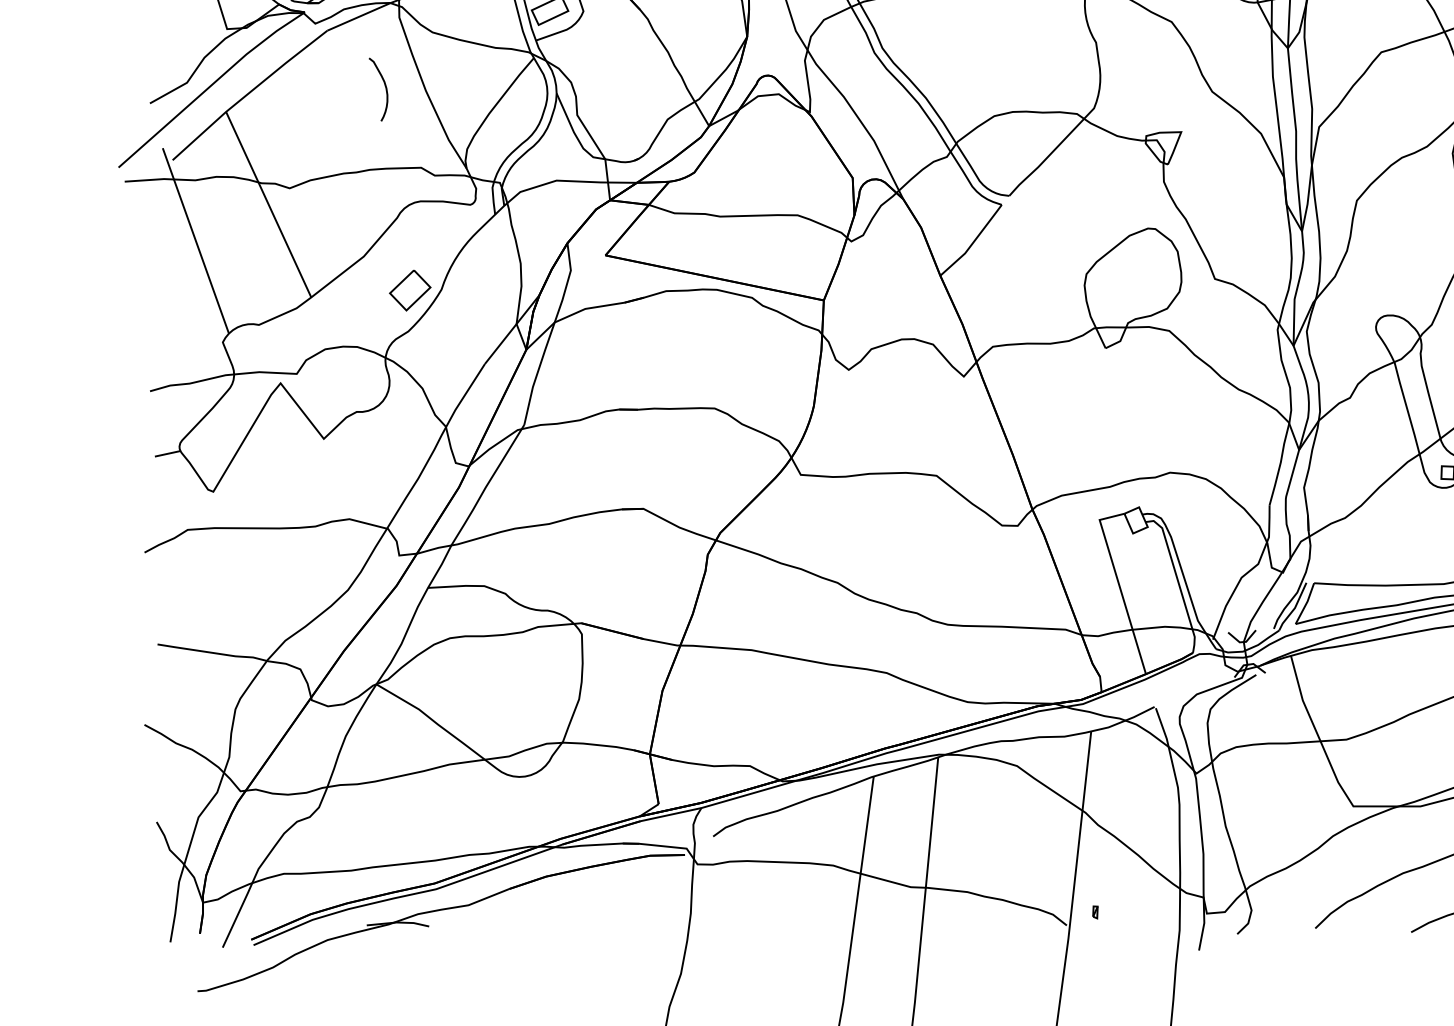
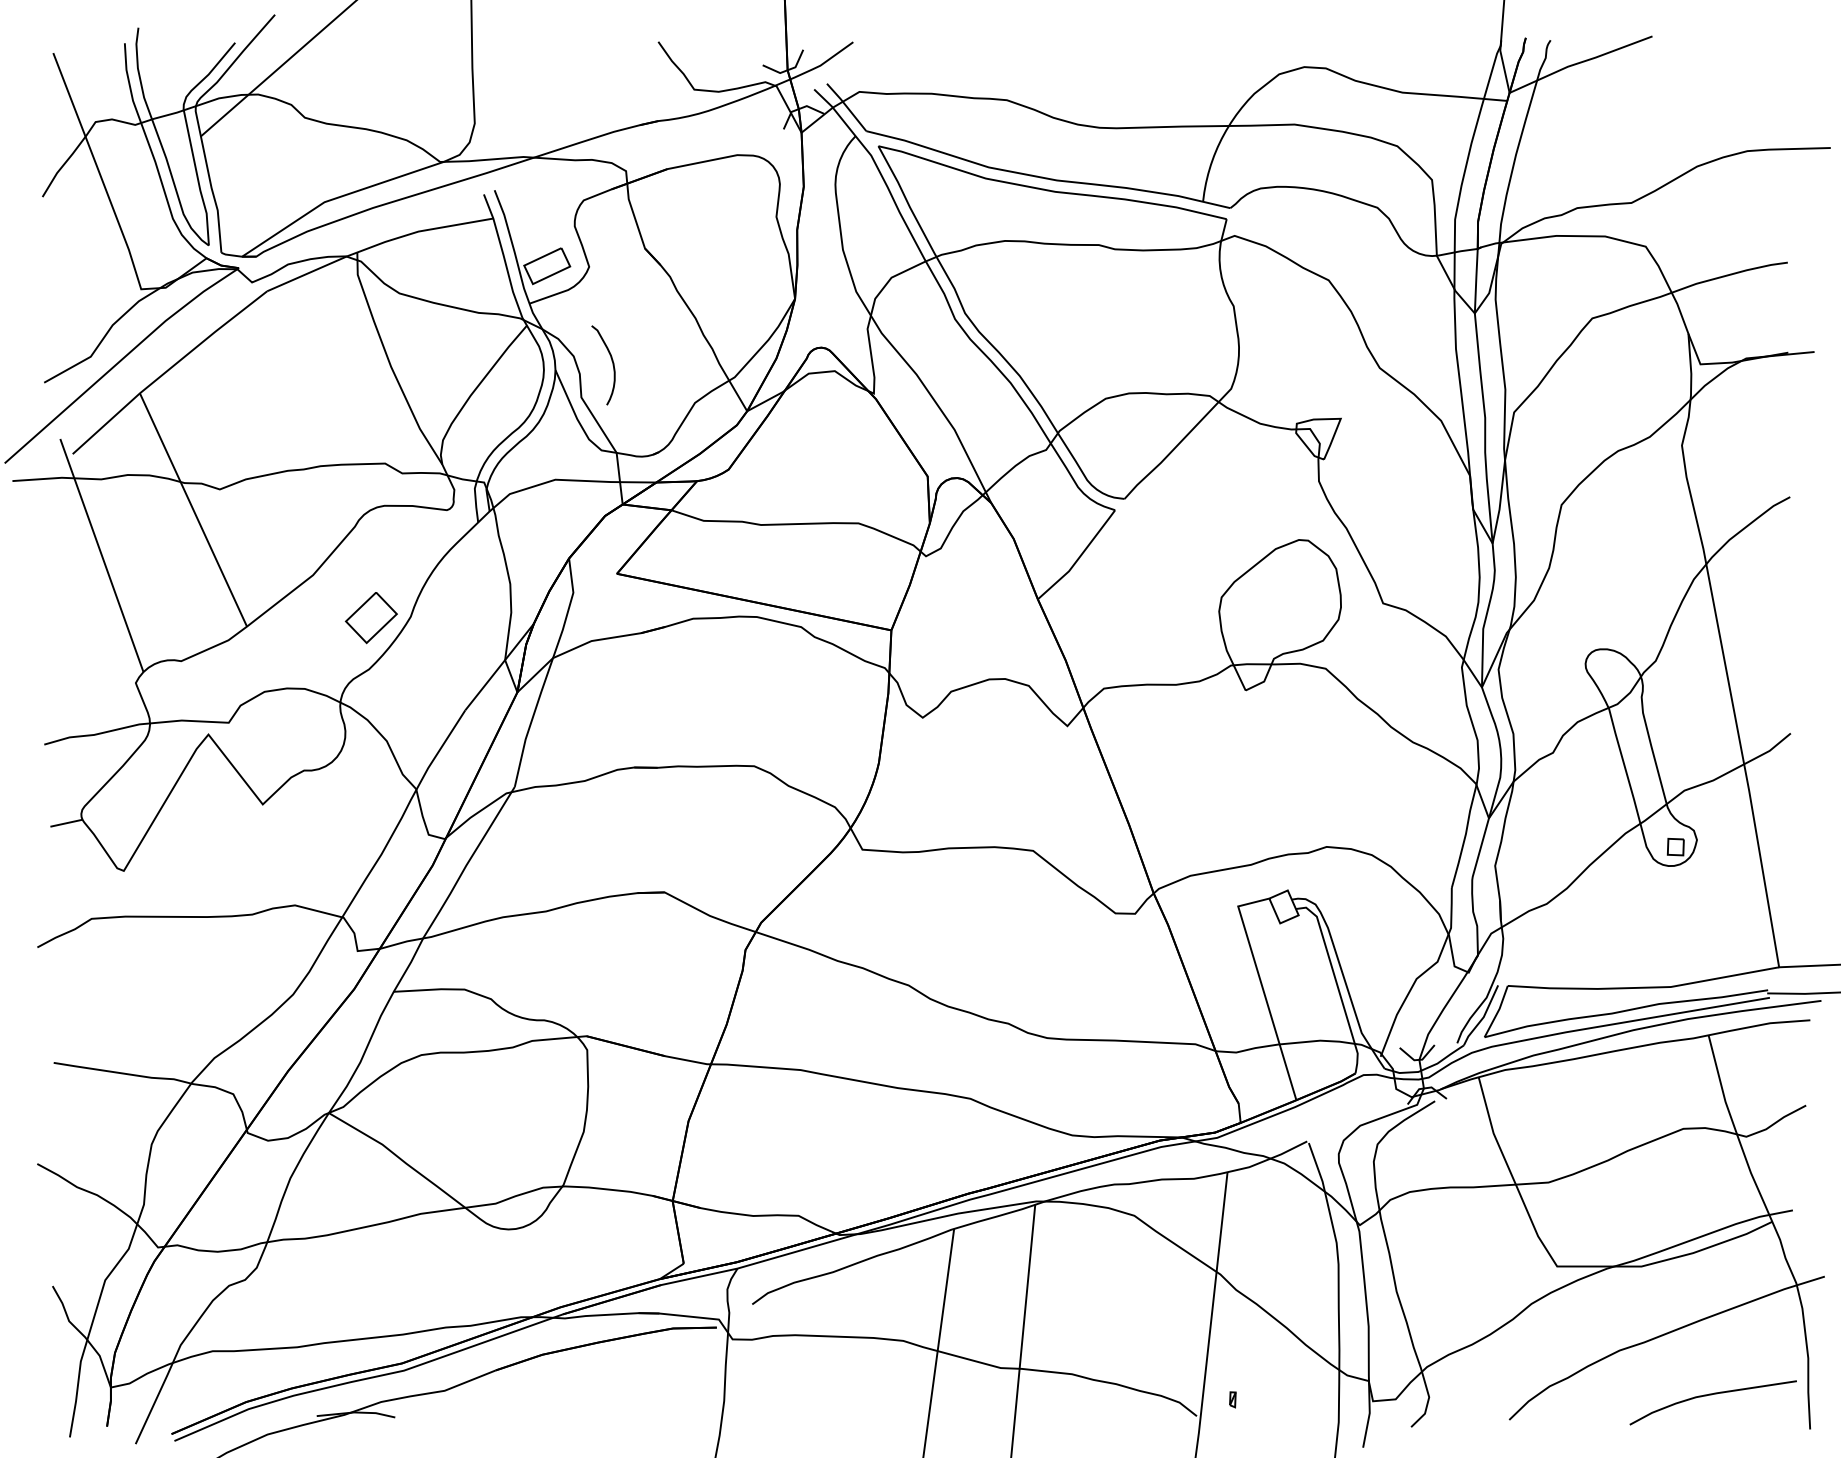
curve: (384, 86) -> (611, 361), moved

